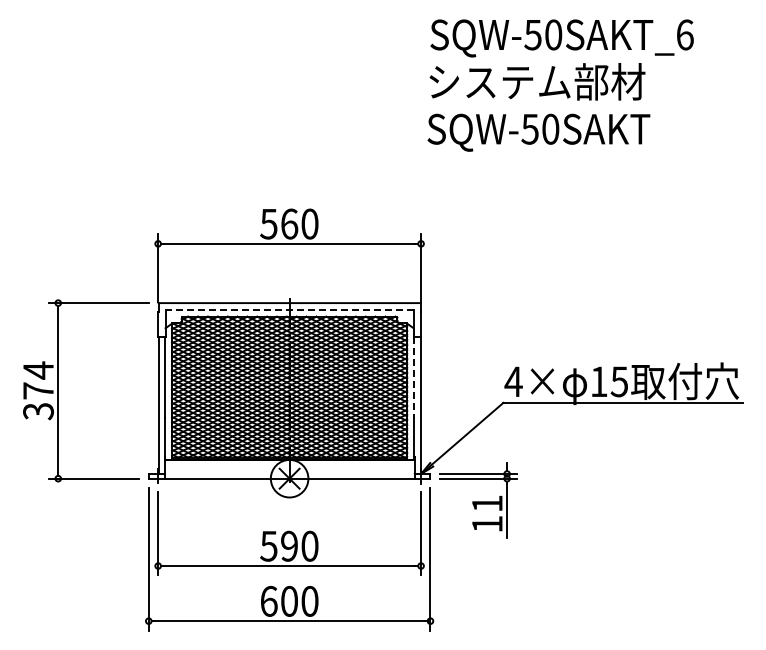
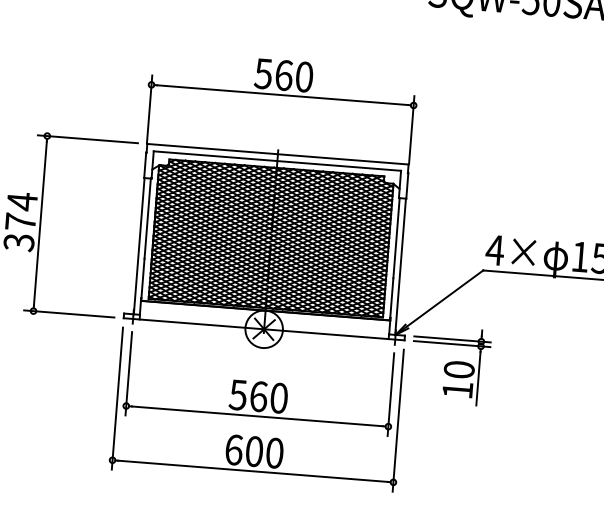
line: (289, 309) -> (277, 160), dashed -> solid
line: (414, 378) -> (396, 239), dashed -> solid
text: (486, 503) -> (458, 369), 11 -> 10
text: (289, 545) -> (258, 395), 590 -> 560

